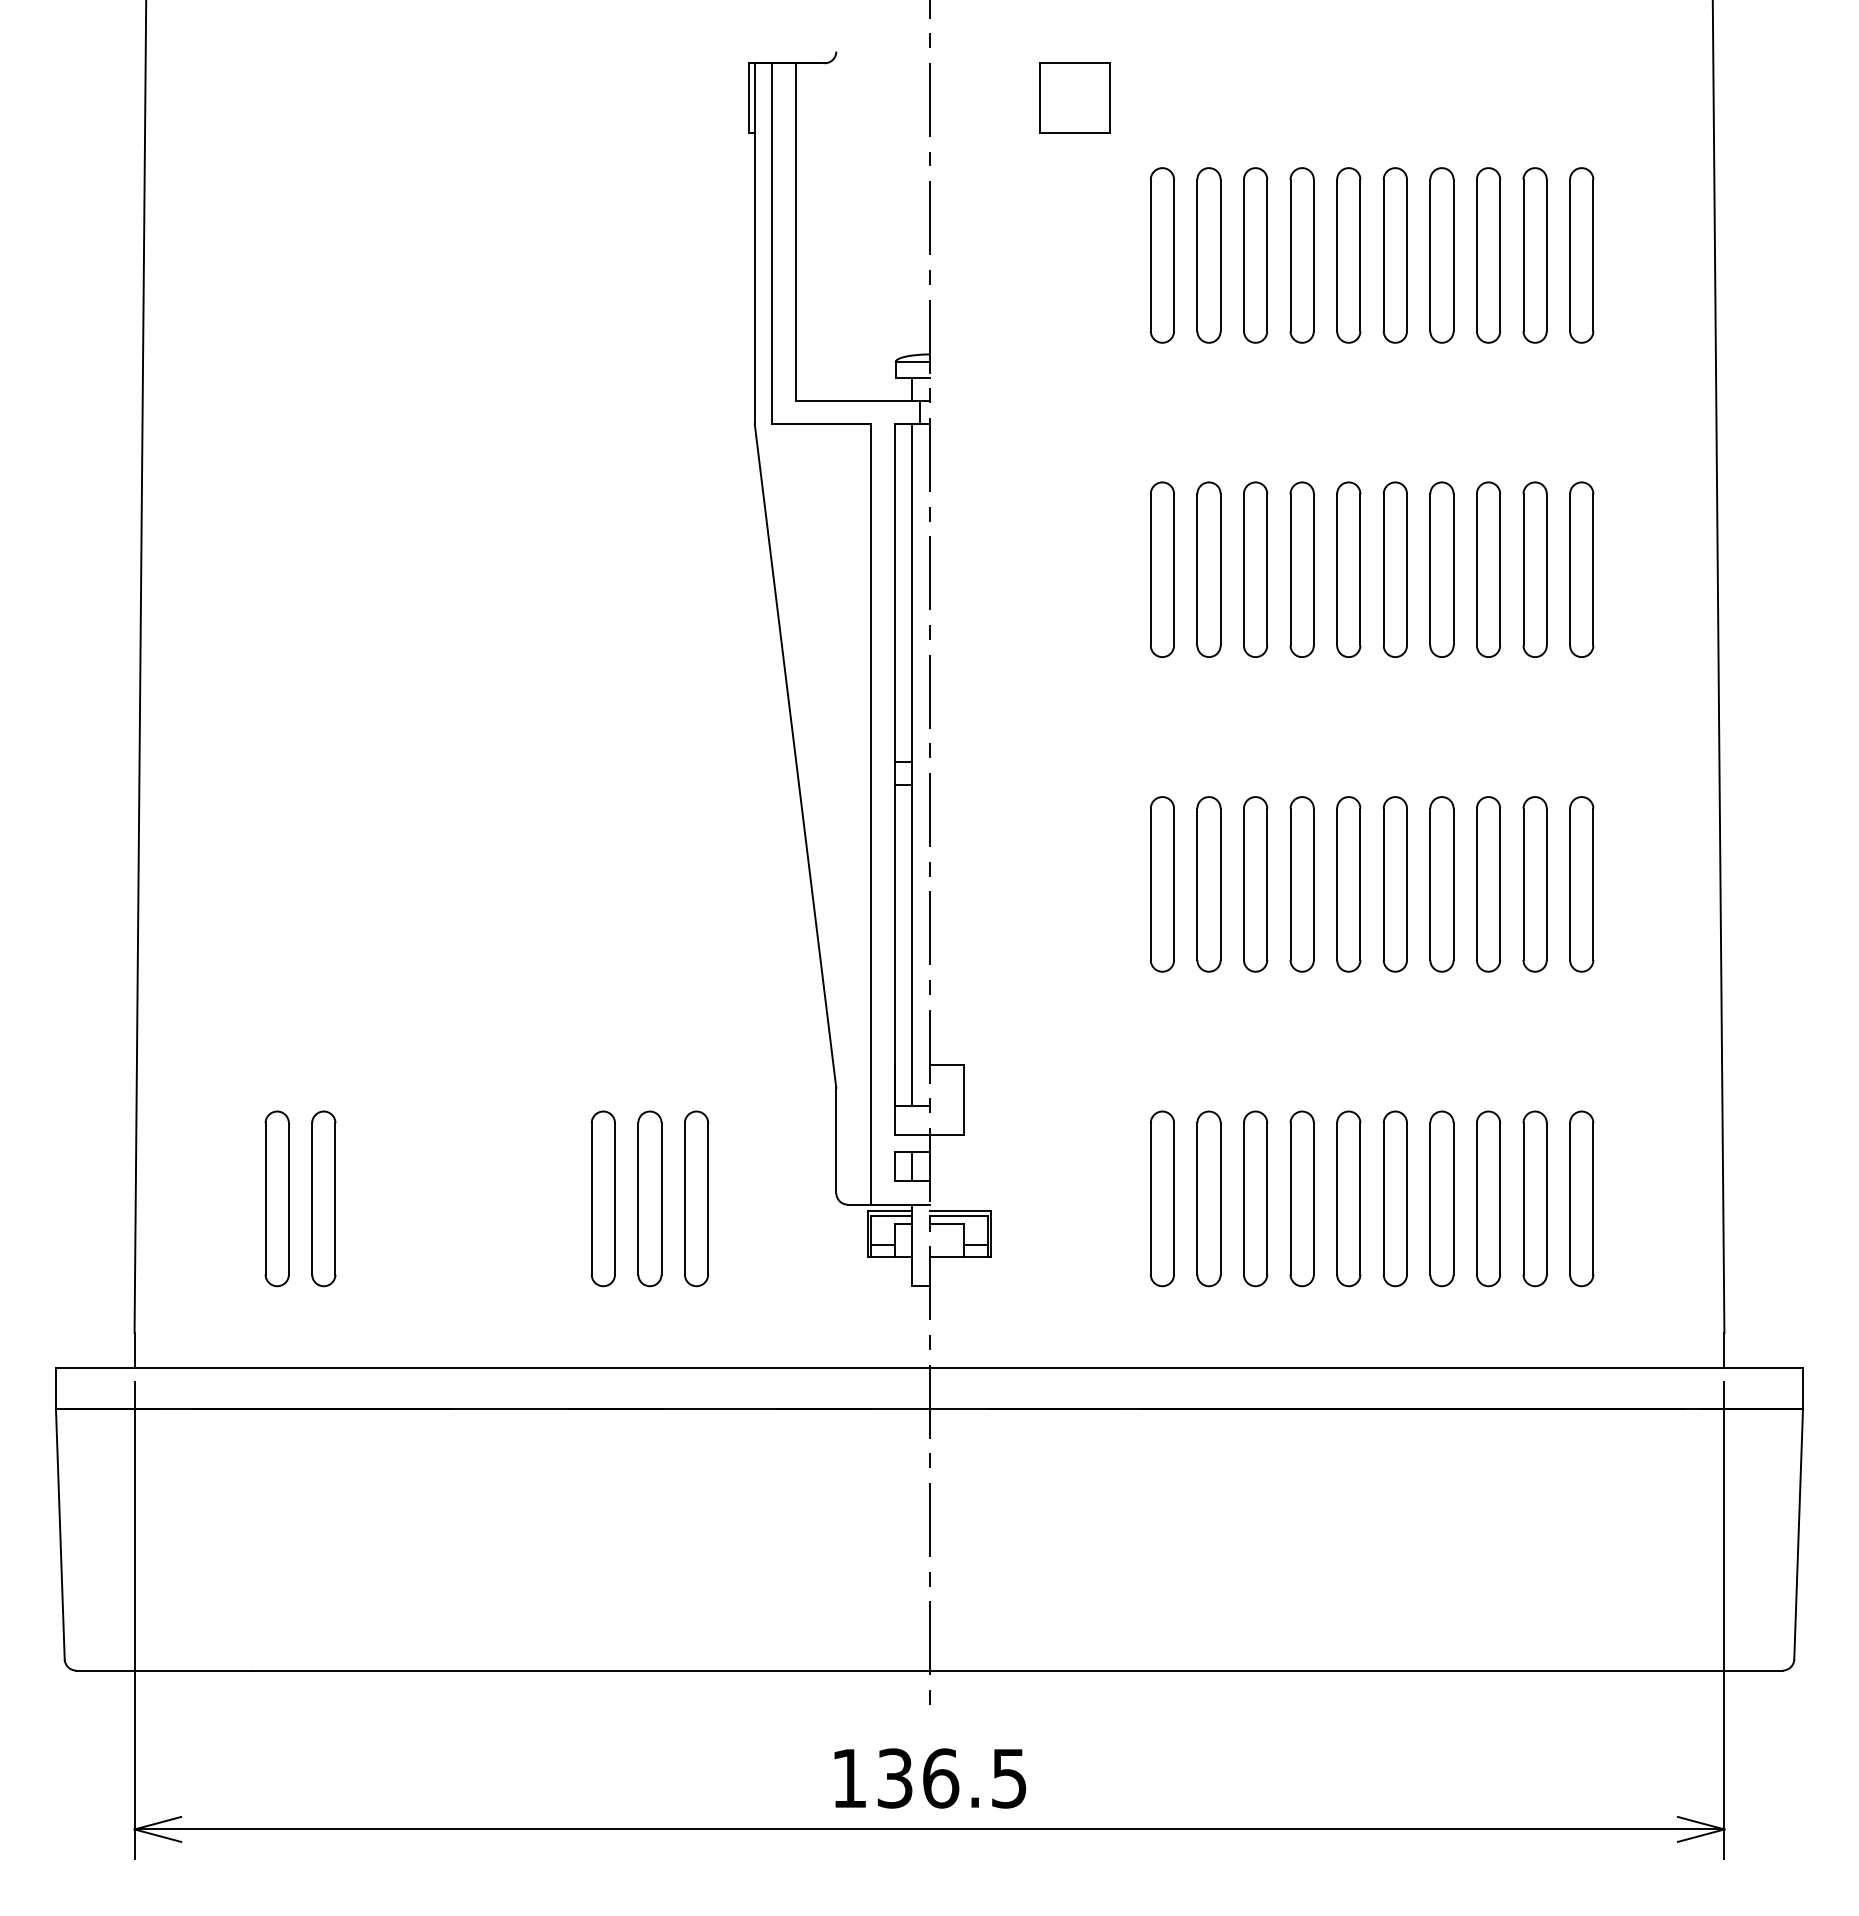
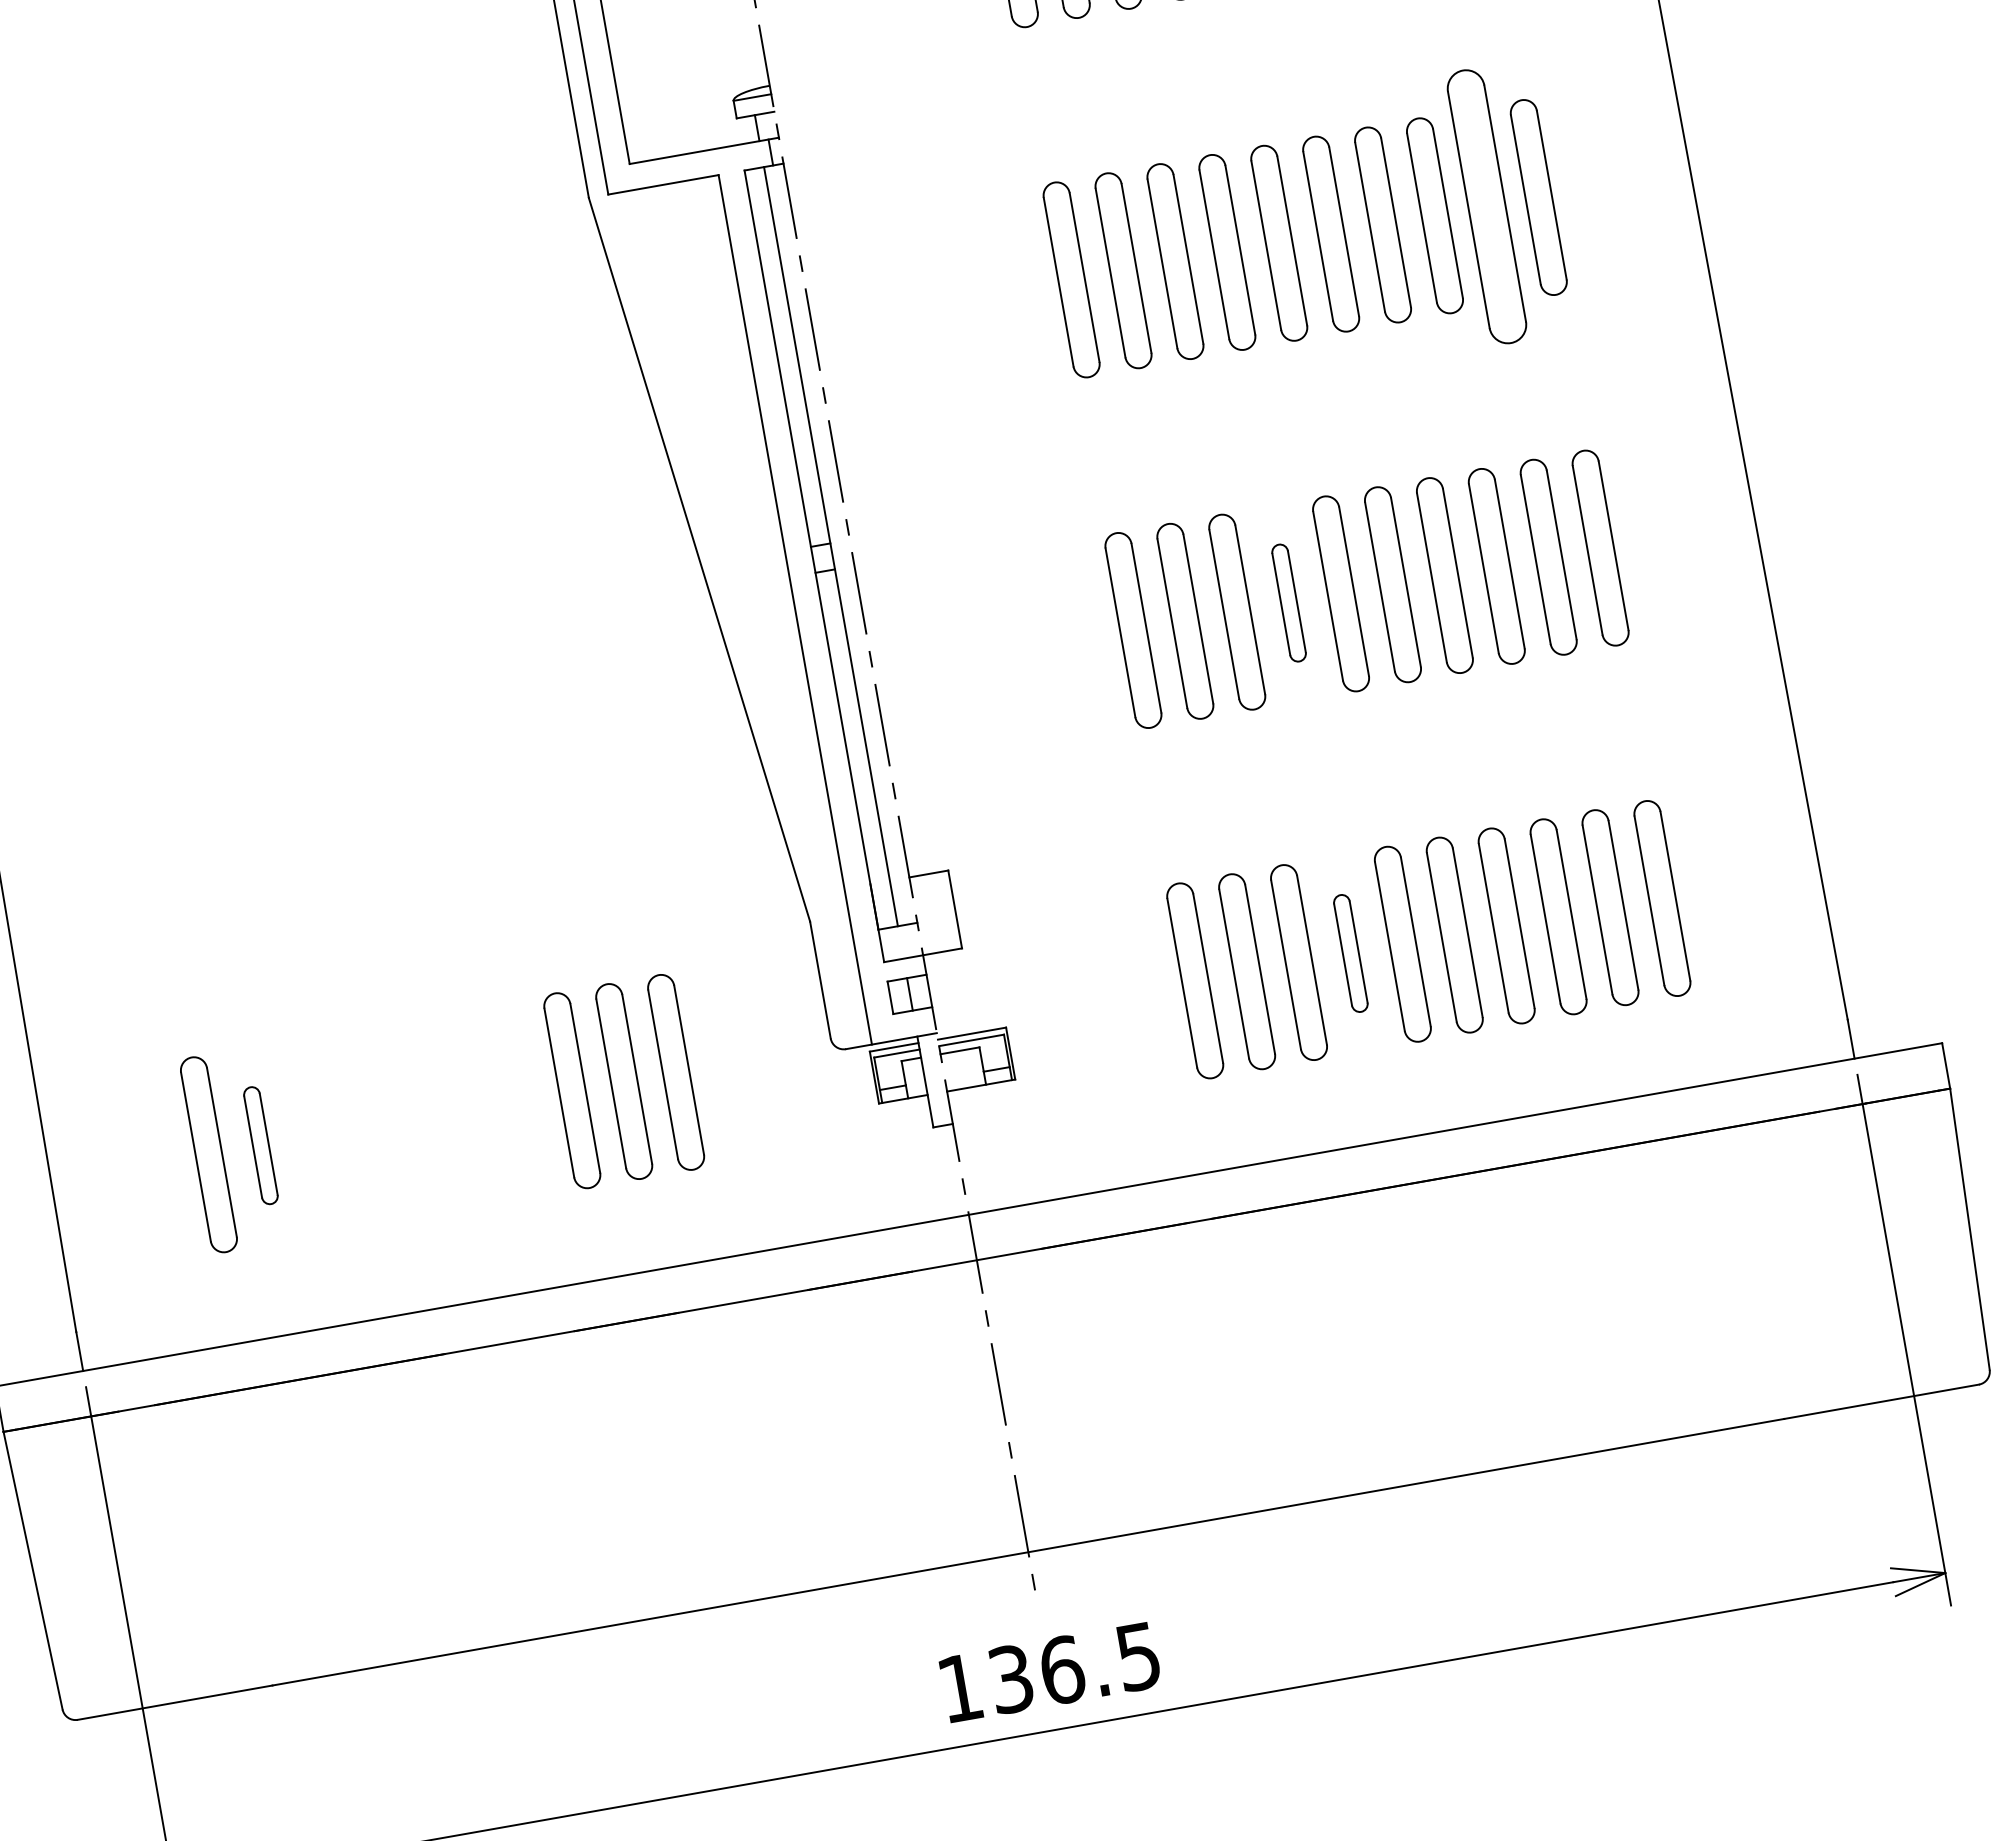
part: (1534, 569) -> (1486, 206), size x1.4
part: (1301, 884) -> (1288, 603), size x0.6
part: (323, 1198) -> (260, 1145), size x0.6
part: (1301, 1198) -> (1350, 953), size x0.6

